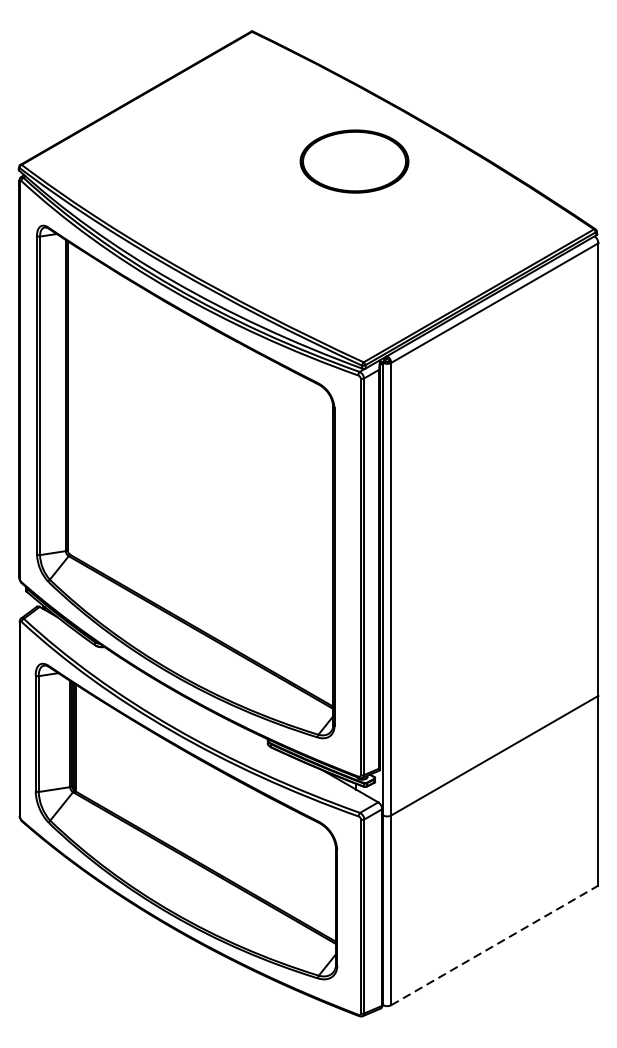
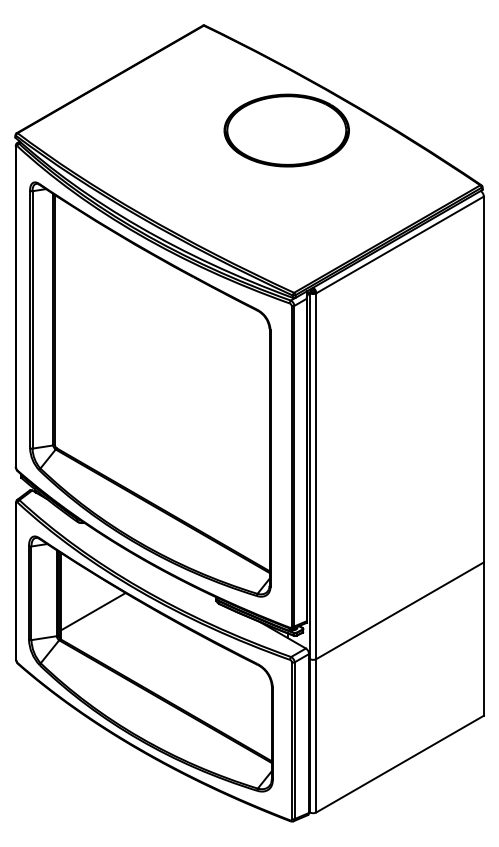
part: (354, 161) -> (286, 130), size x1.43
line: (115, 756) -> (93, 611), added
line: (495, 945) -> (400, 764), dashed -> solid

